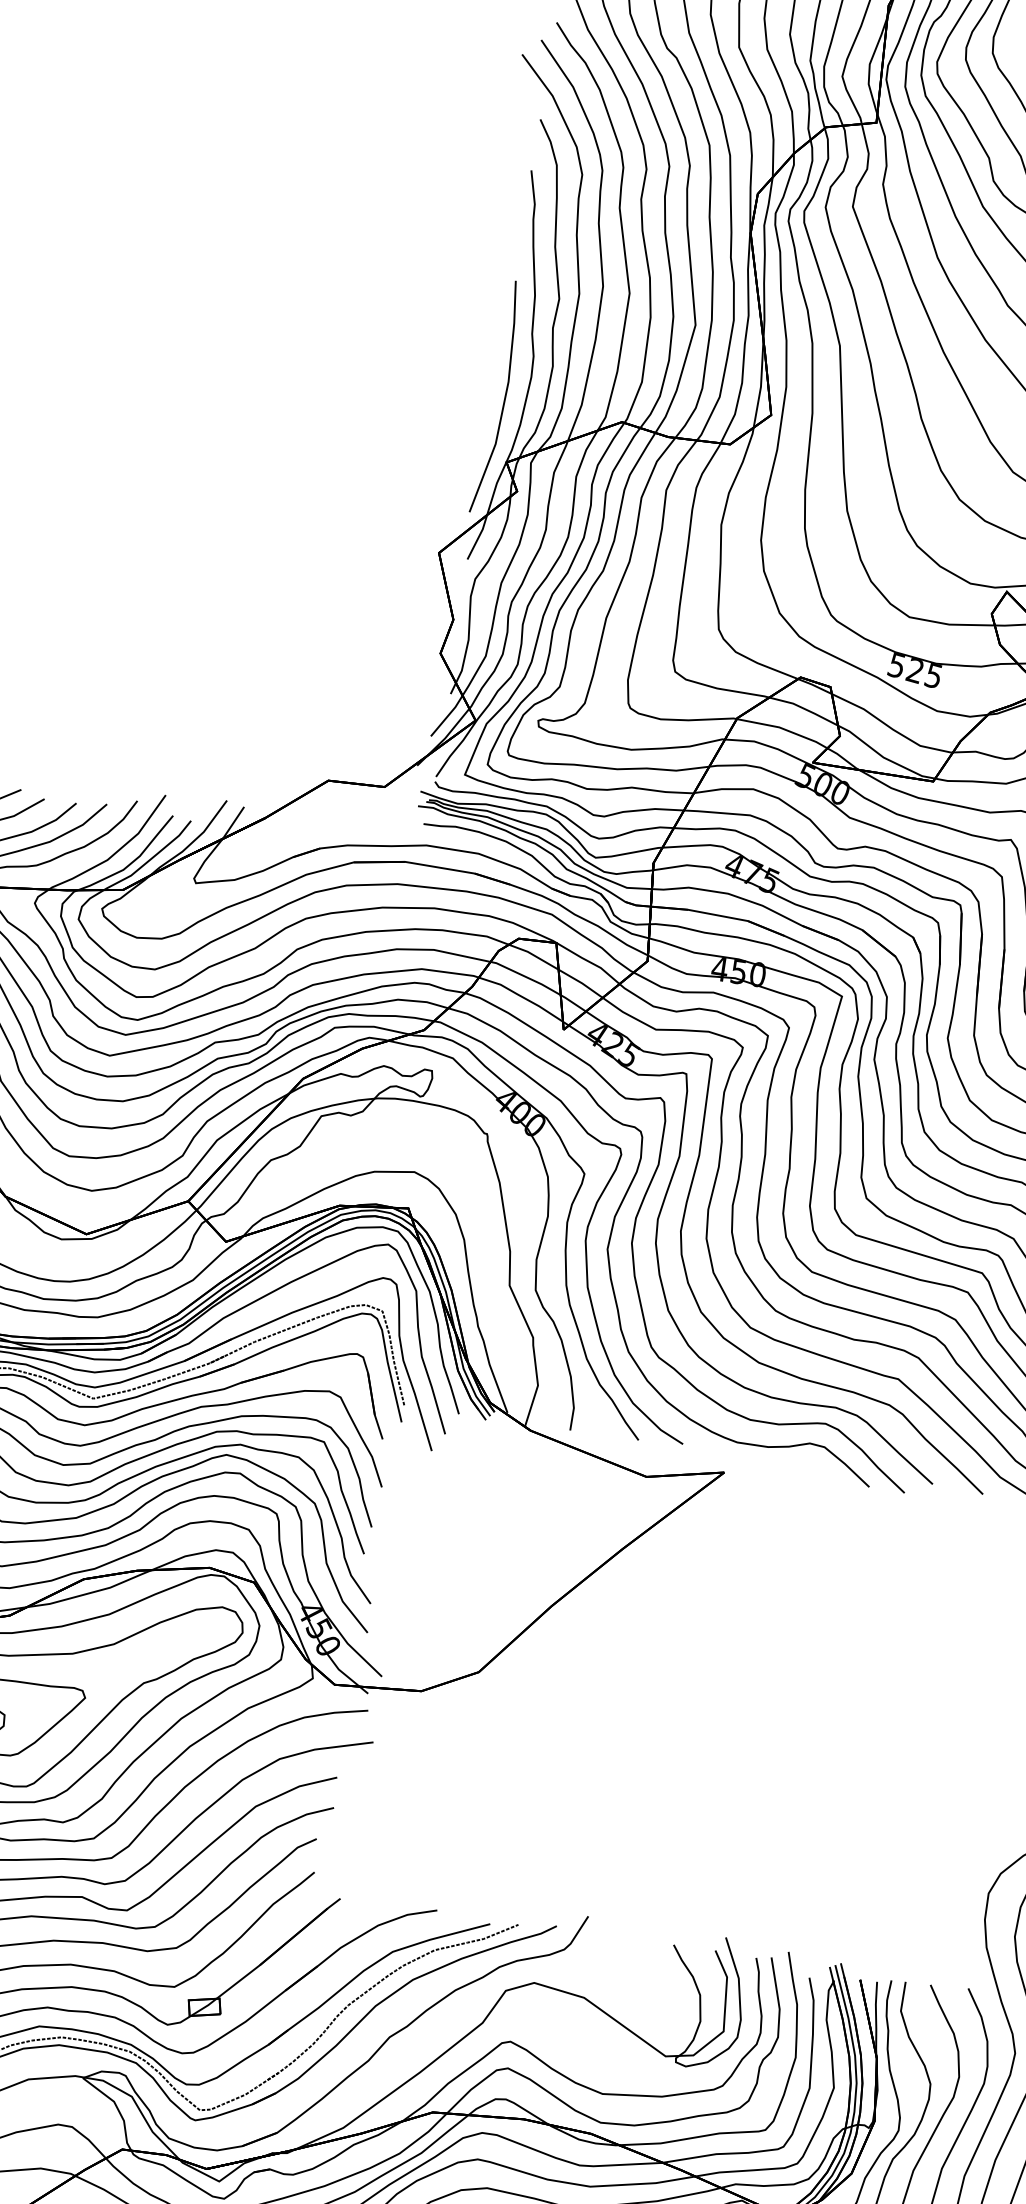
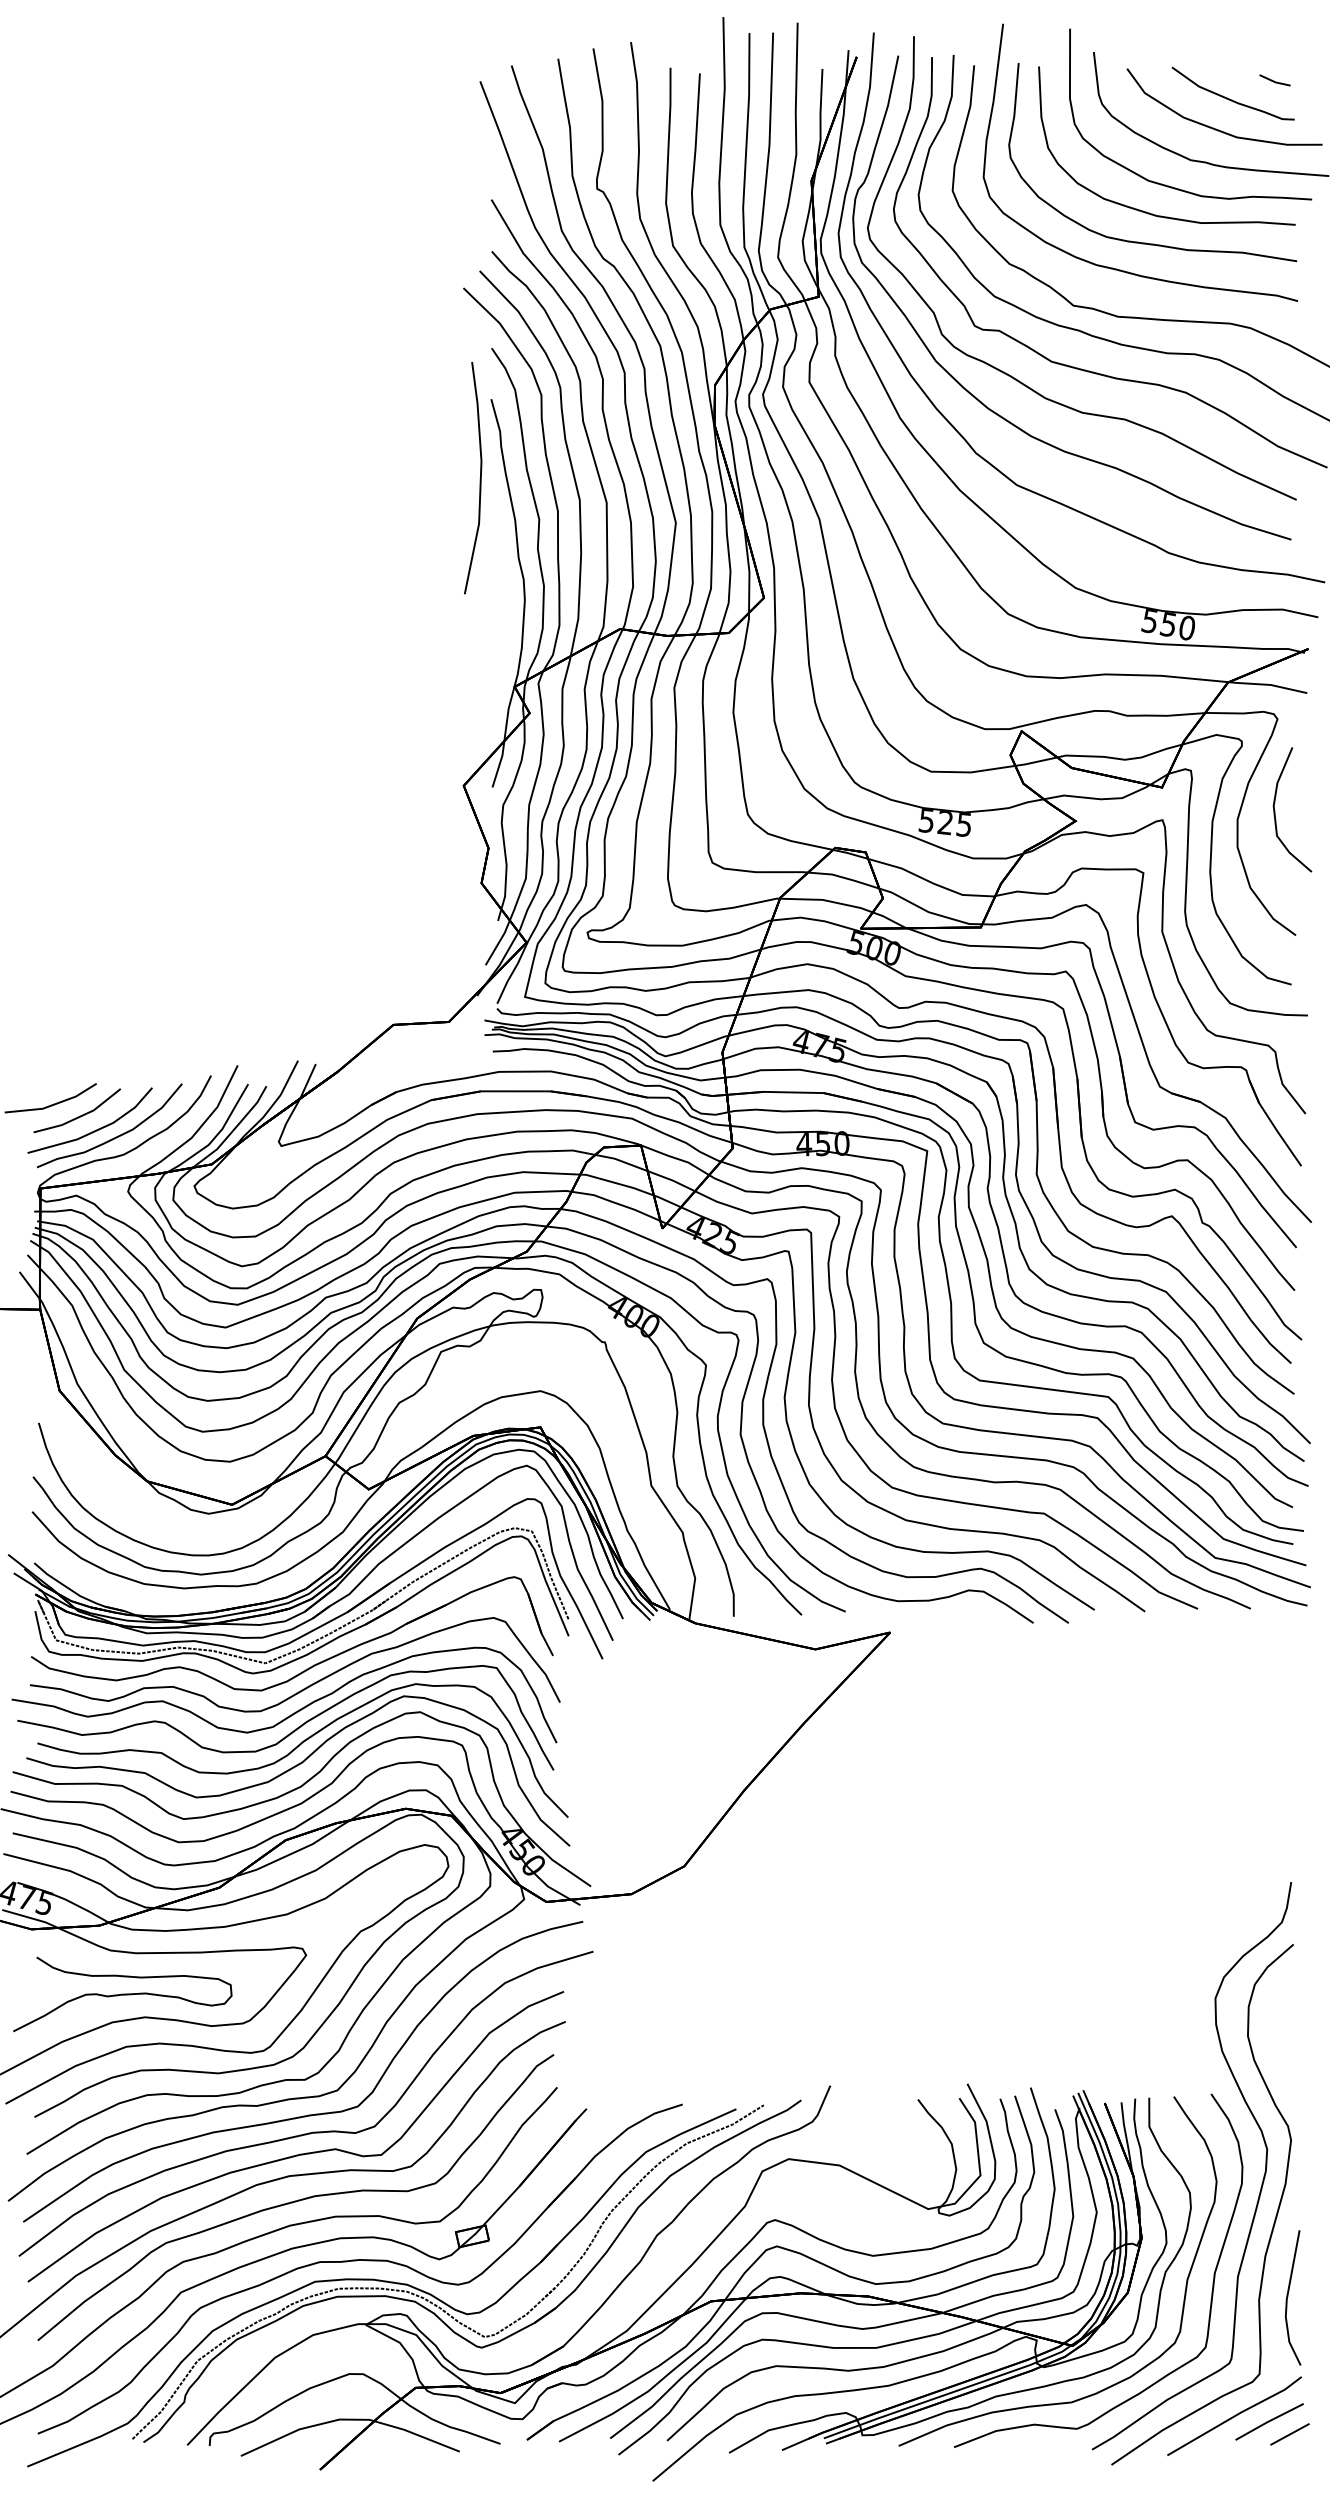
line: (503, 398) -> (479, 478), moved

